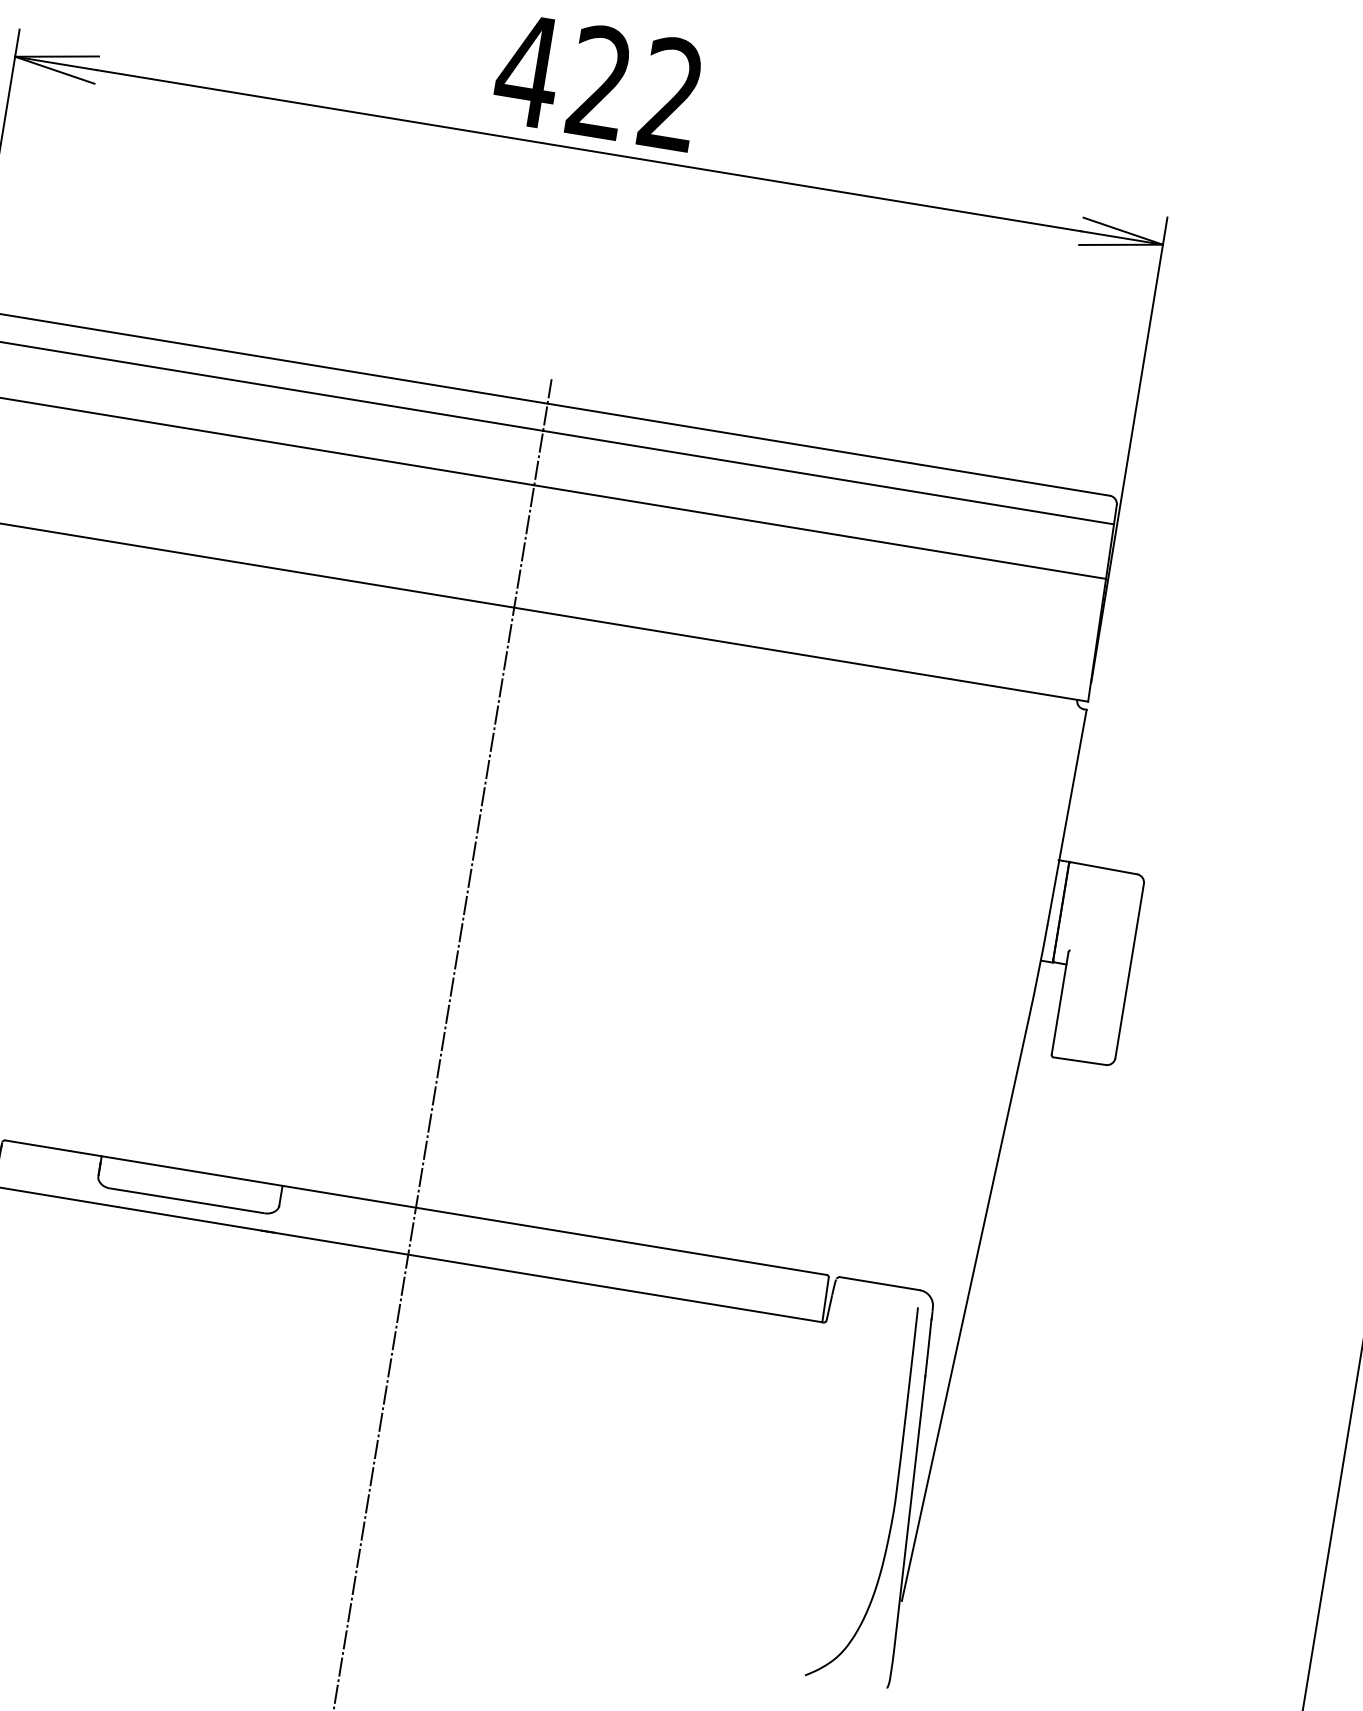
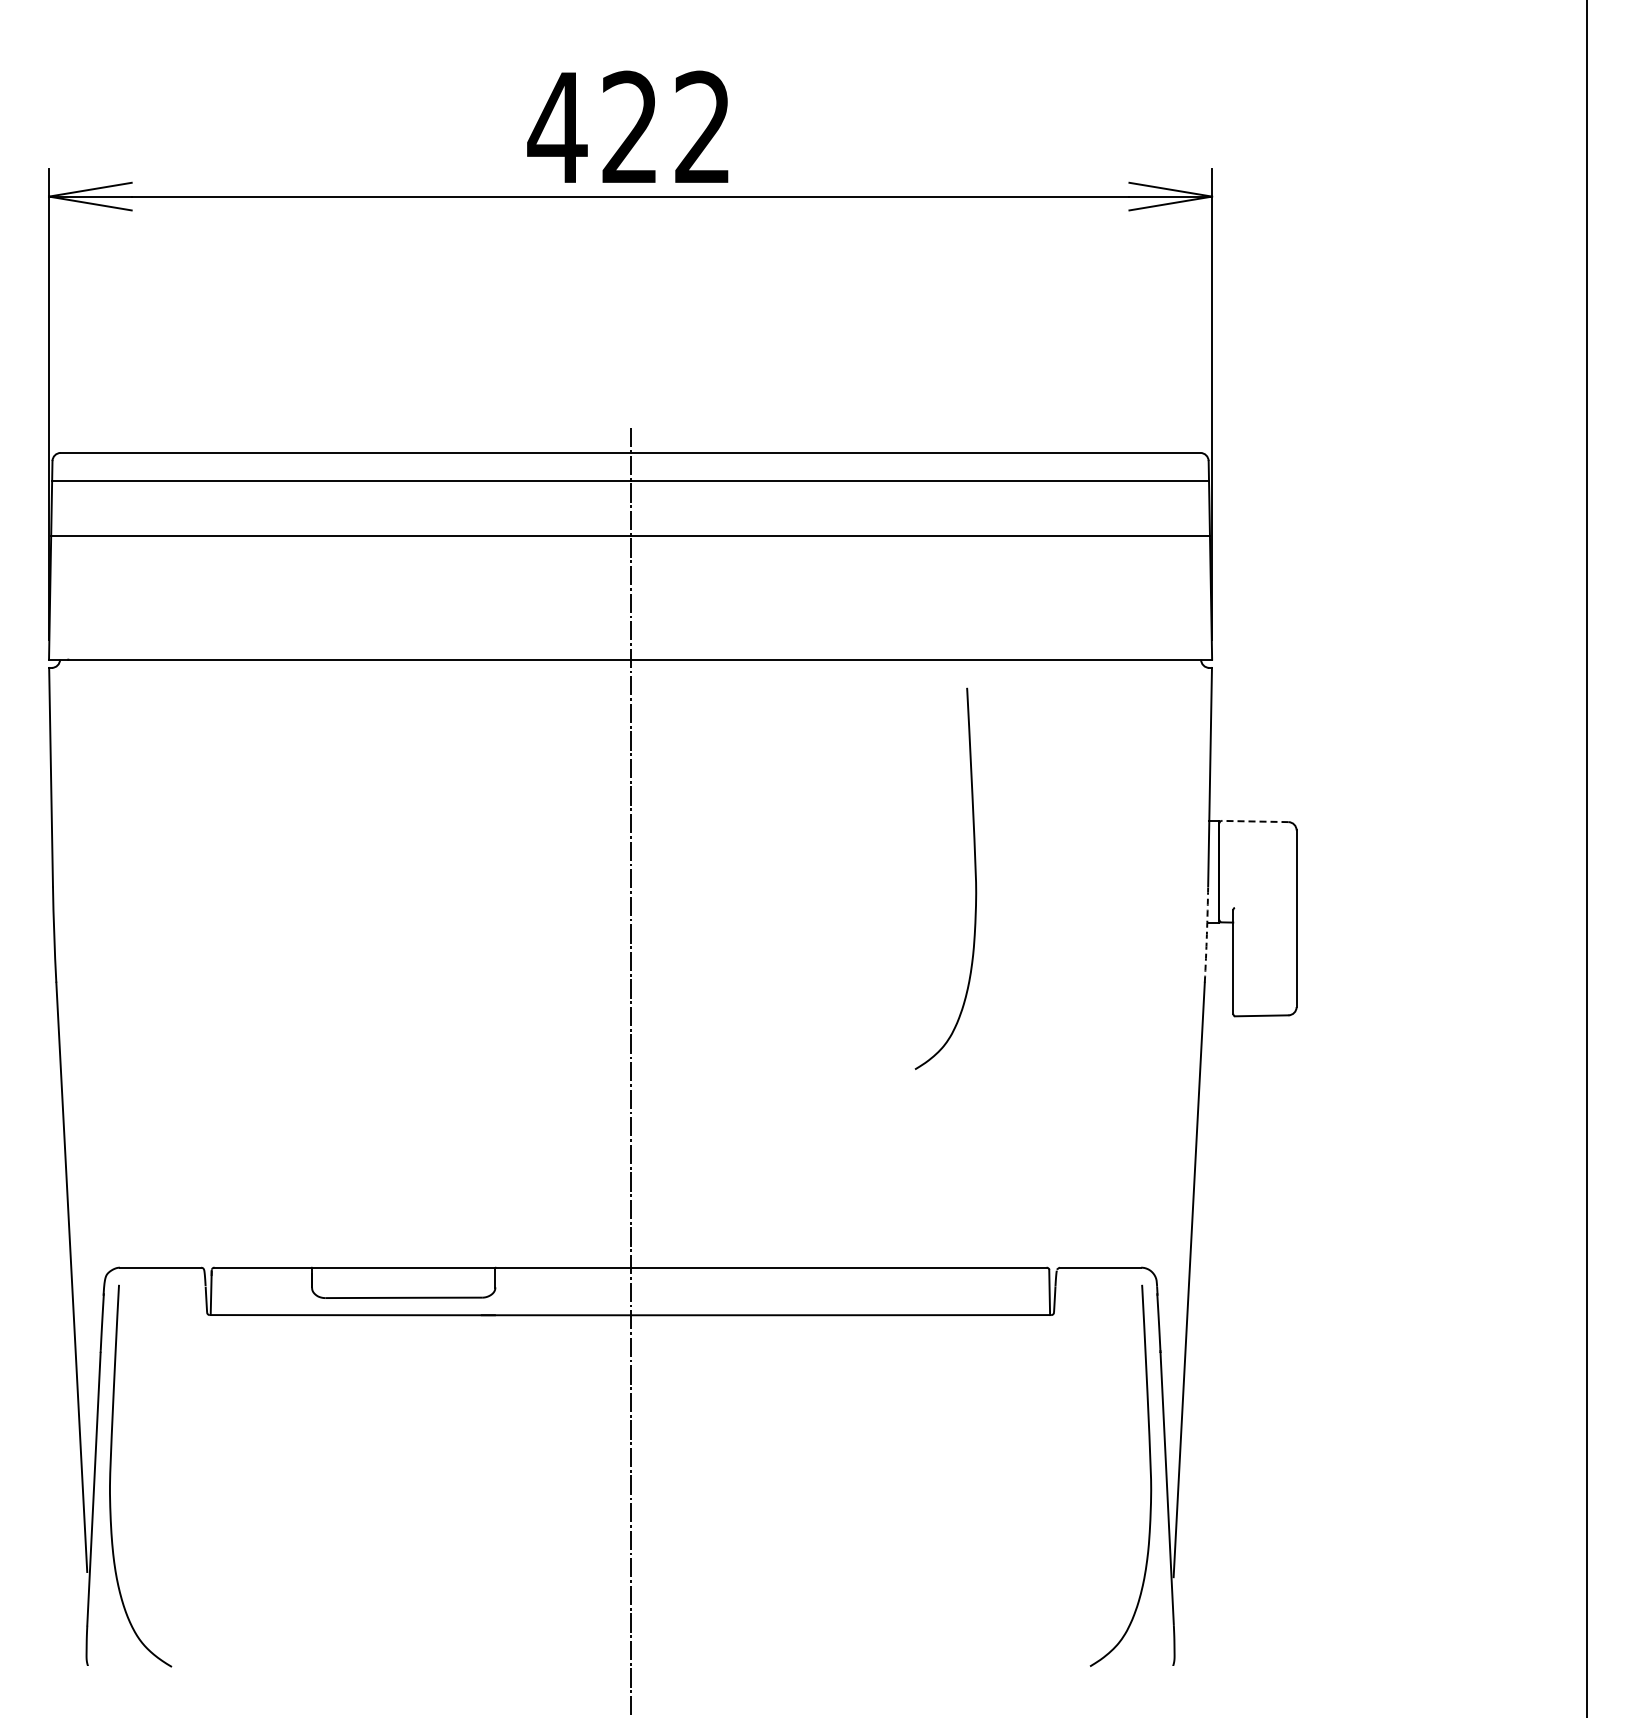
line: (1103, 868) -> (1254, 821), solid -> dashed
curve: (818, 876) -> (974, 875), added
arc: (1038, 971) -> (1206, 934), solid -> dashed

